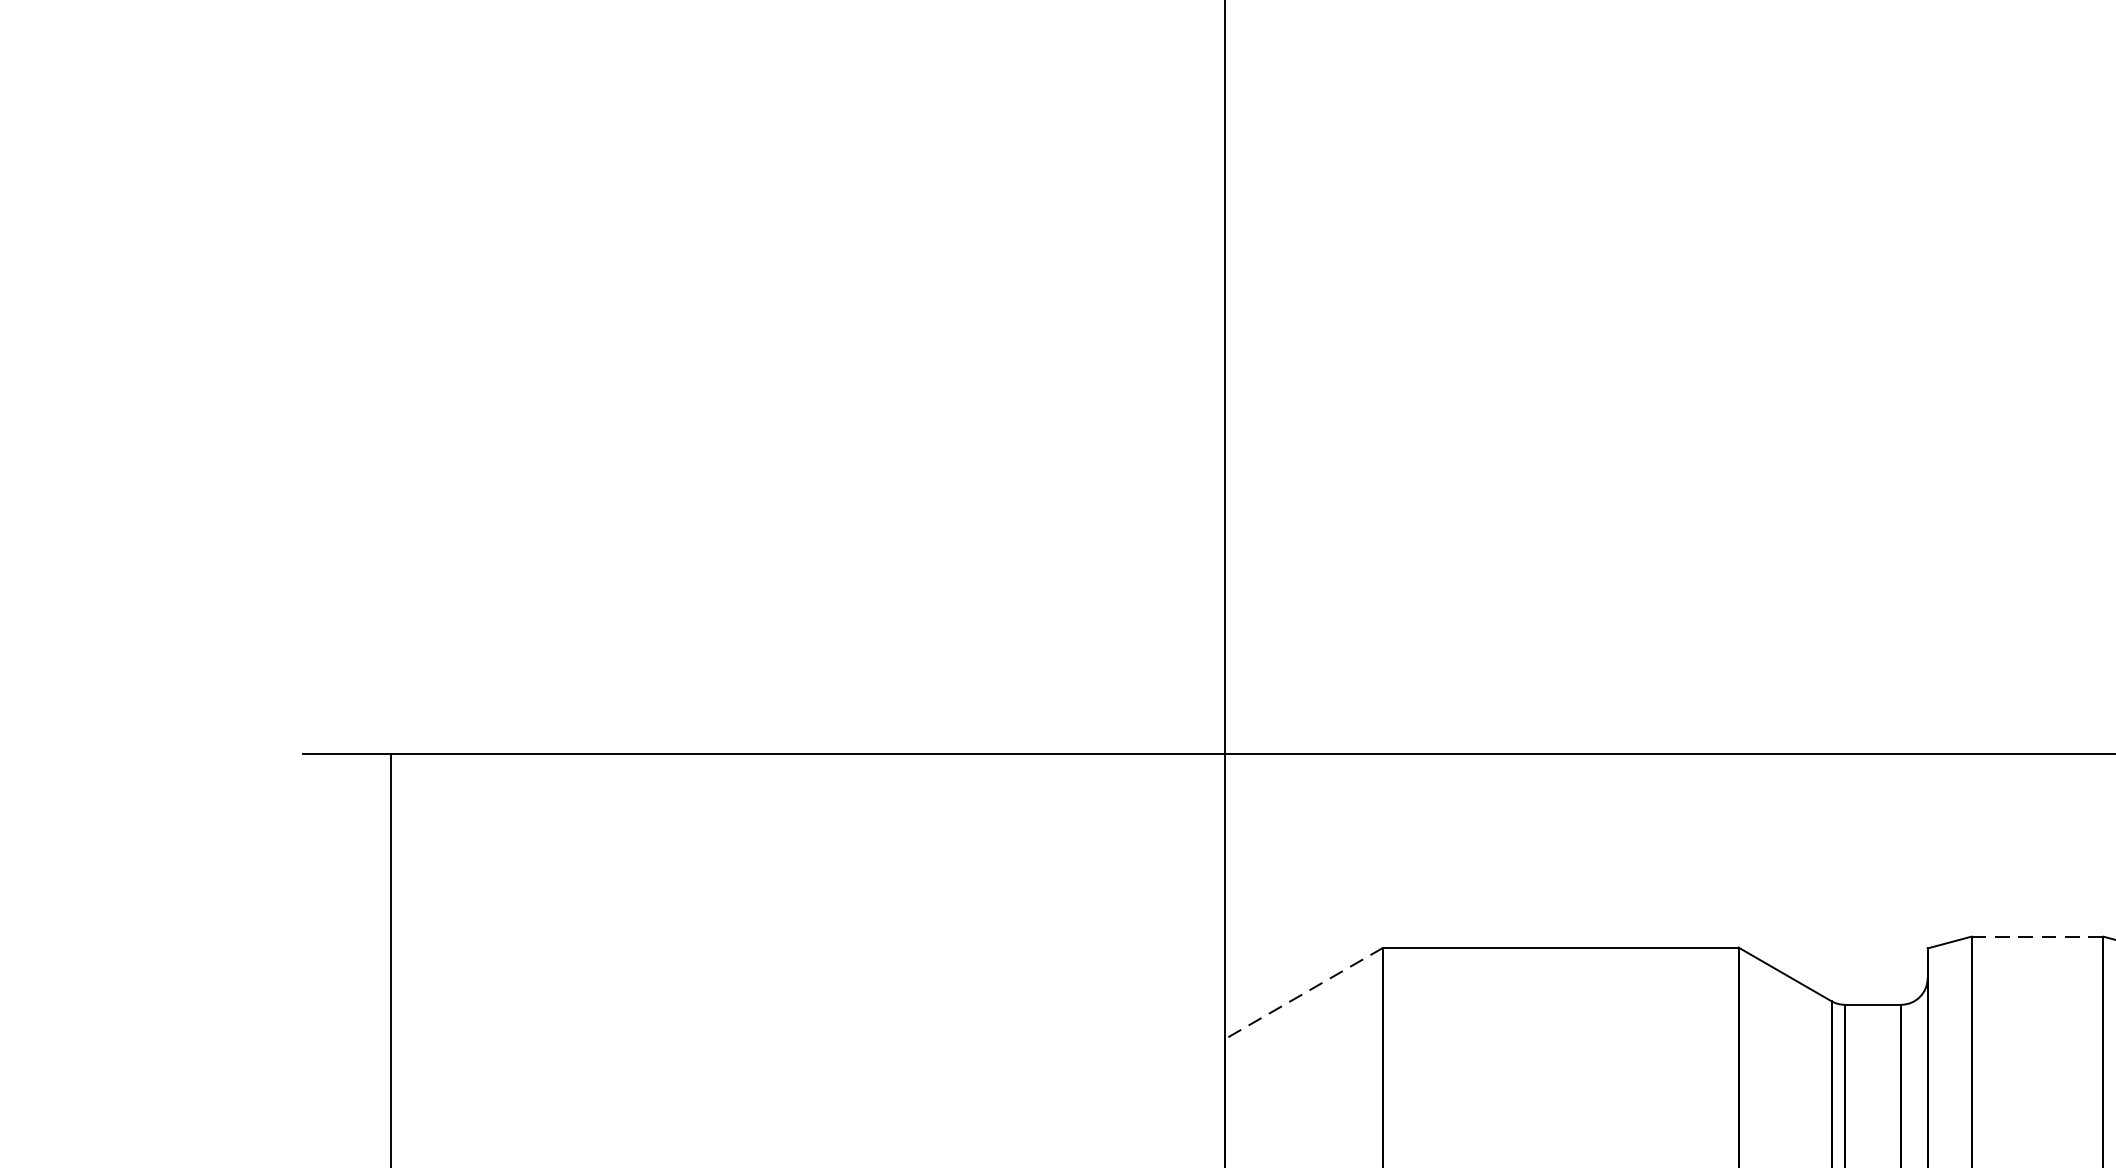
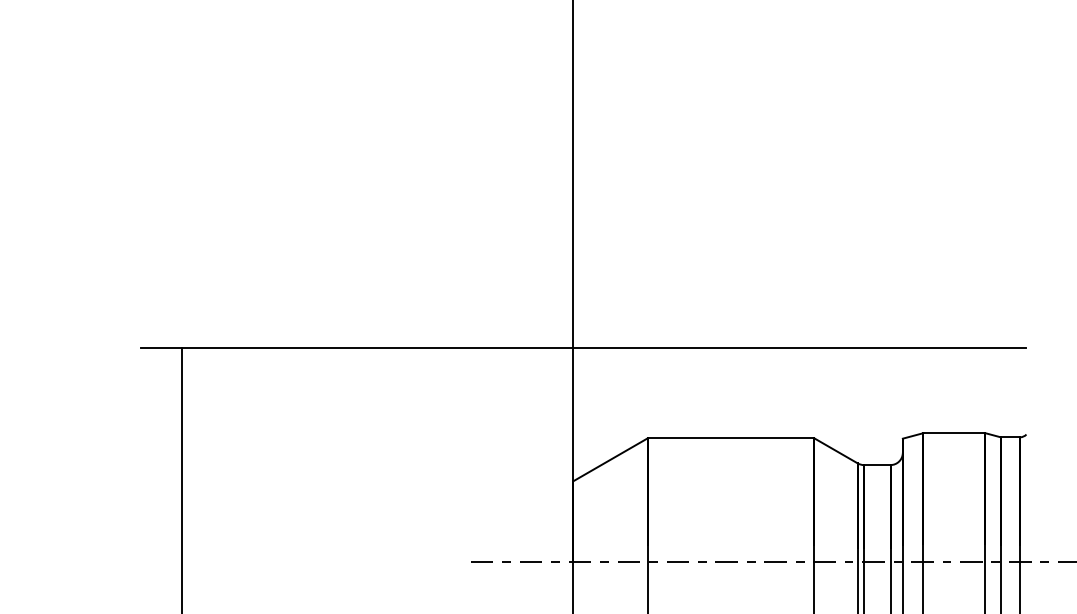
line: (2037, 937) -> (954, 433), dashed -> solid
line: (1303, 994) -> (610, 460), dashed -> solid

